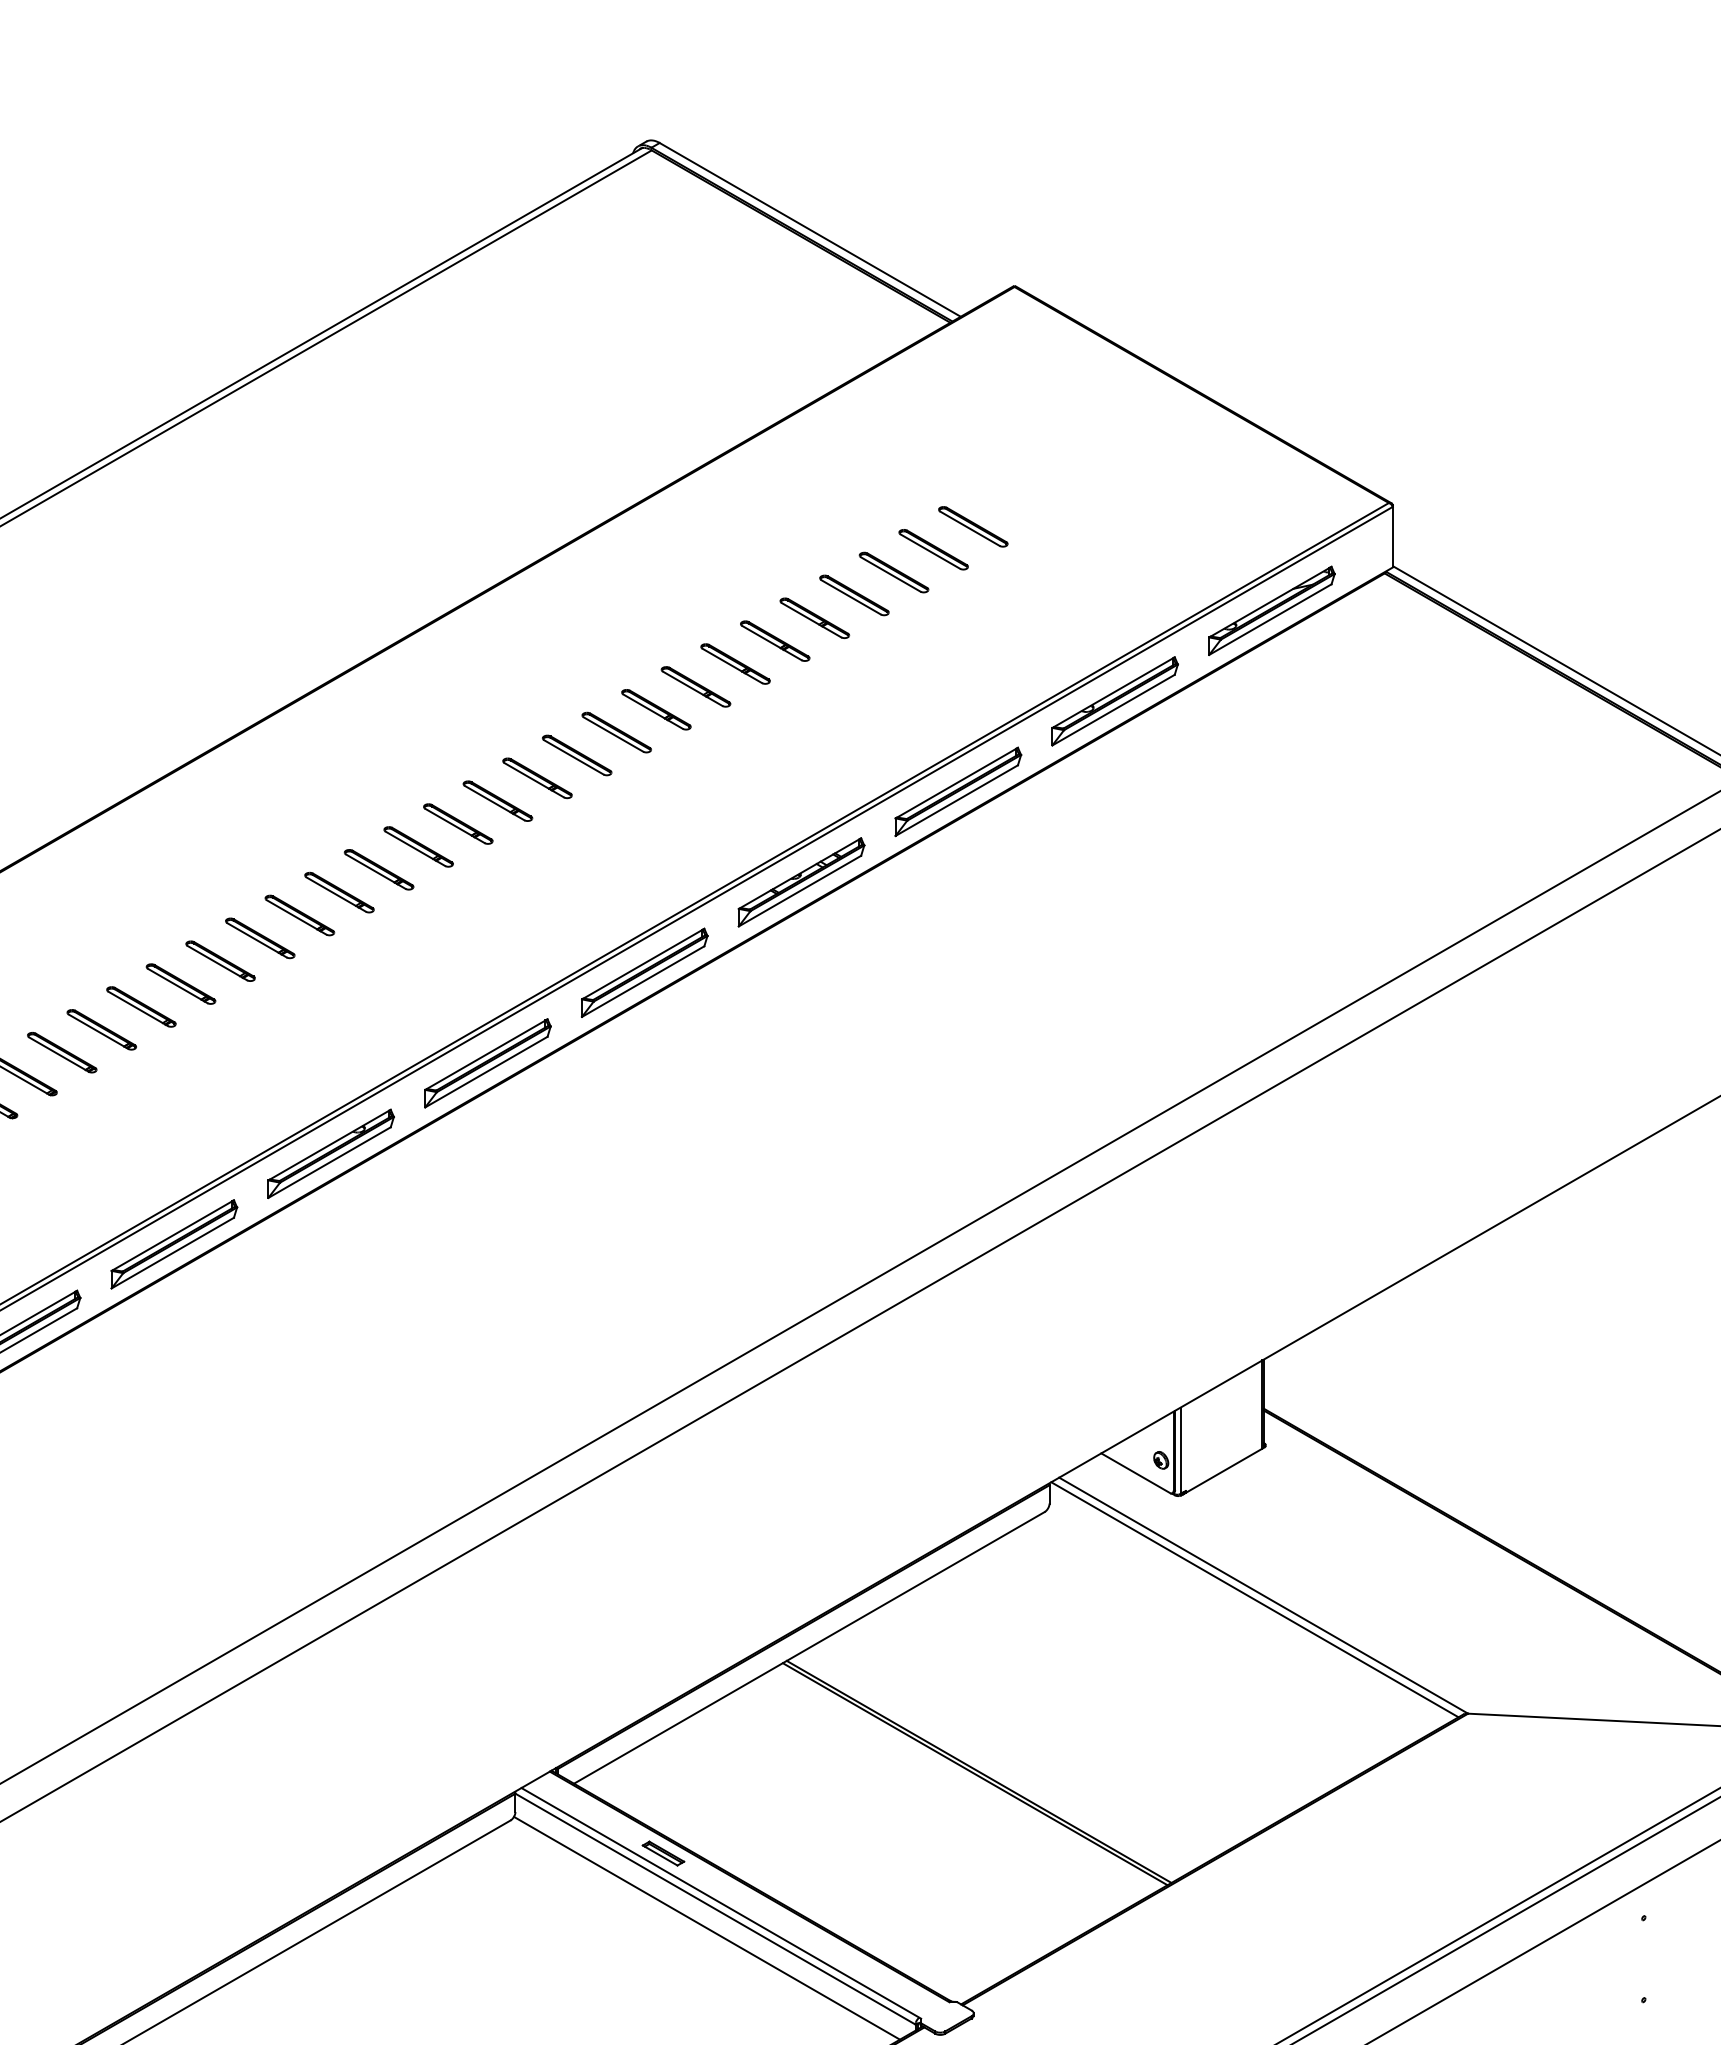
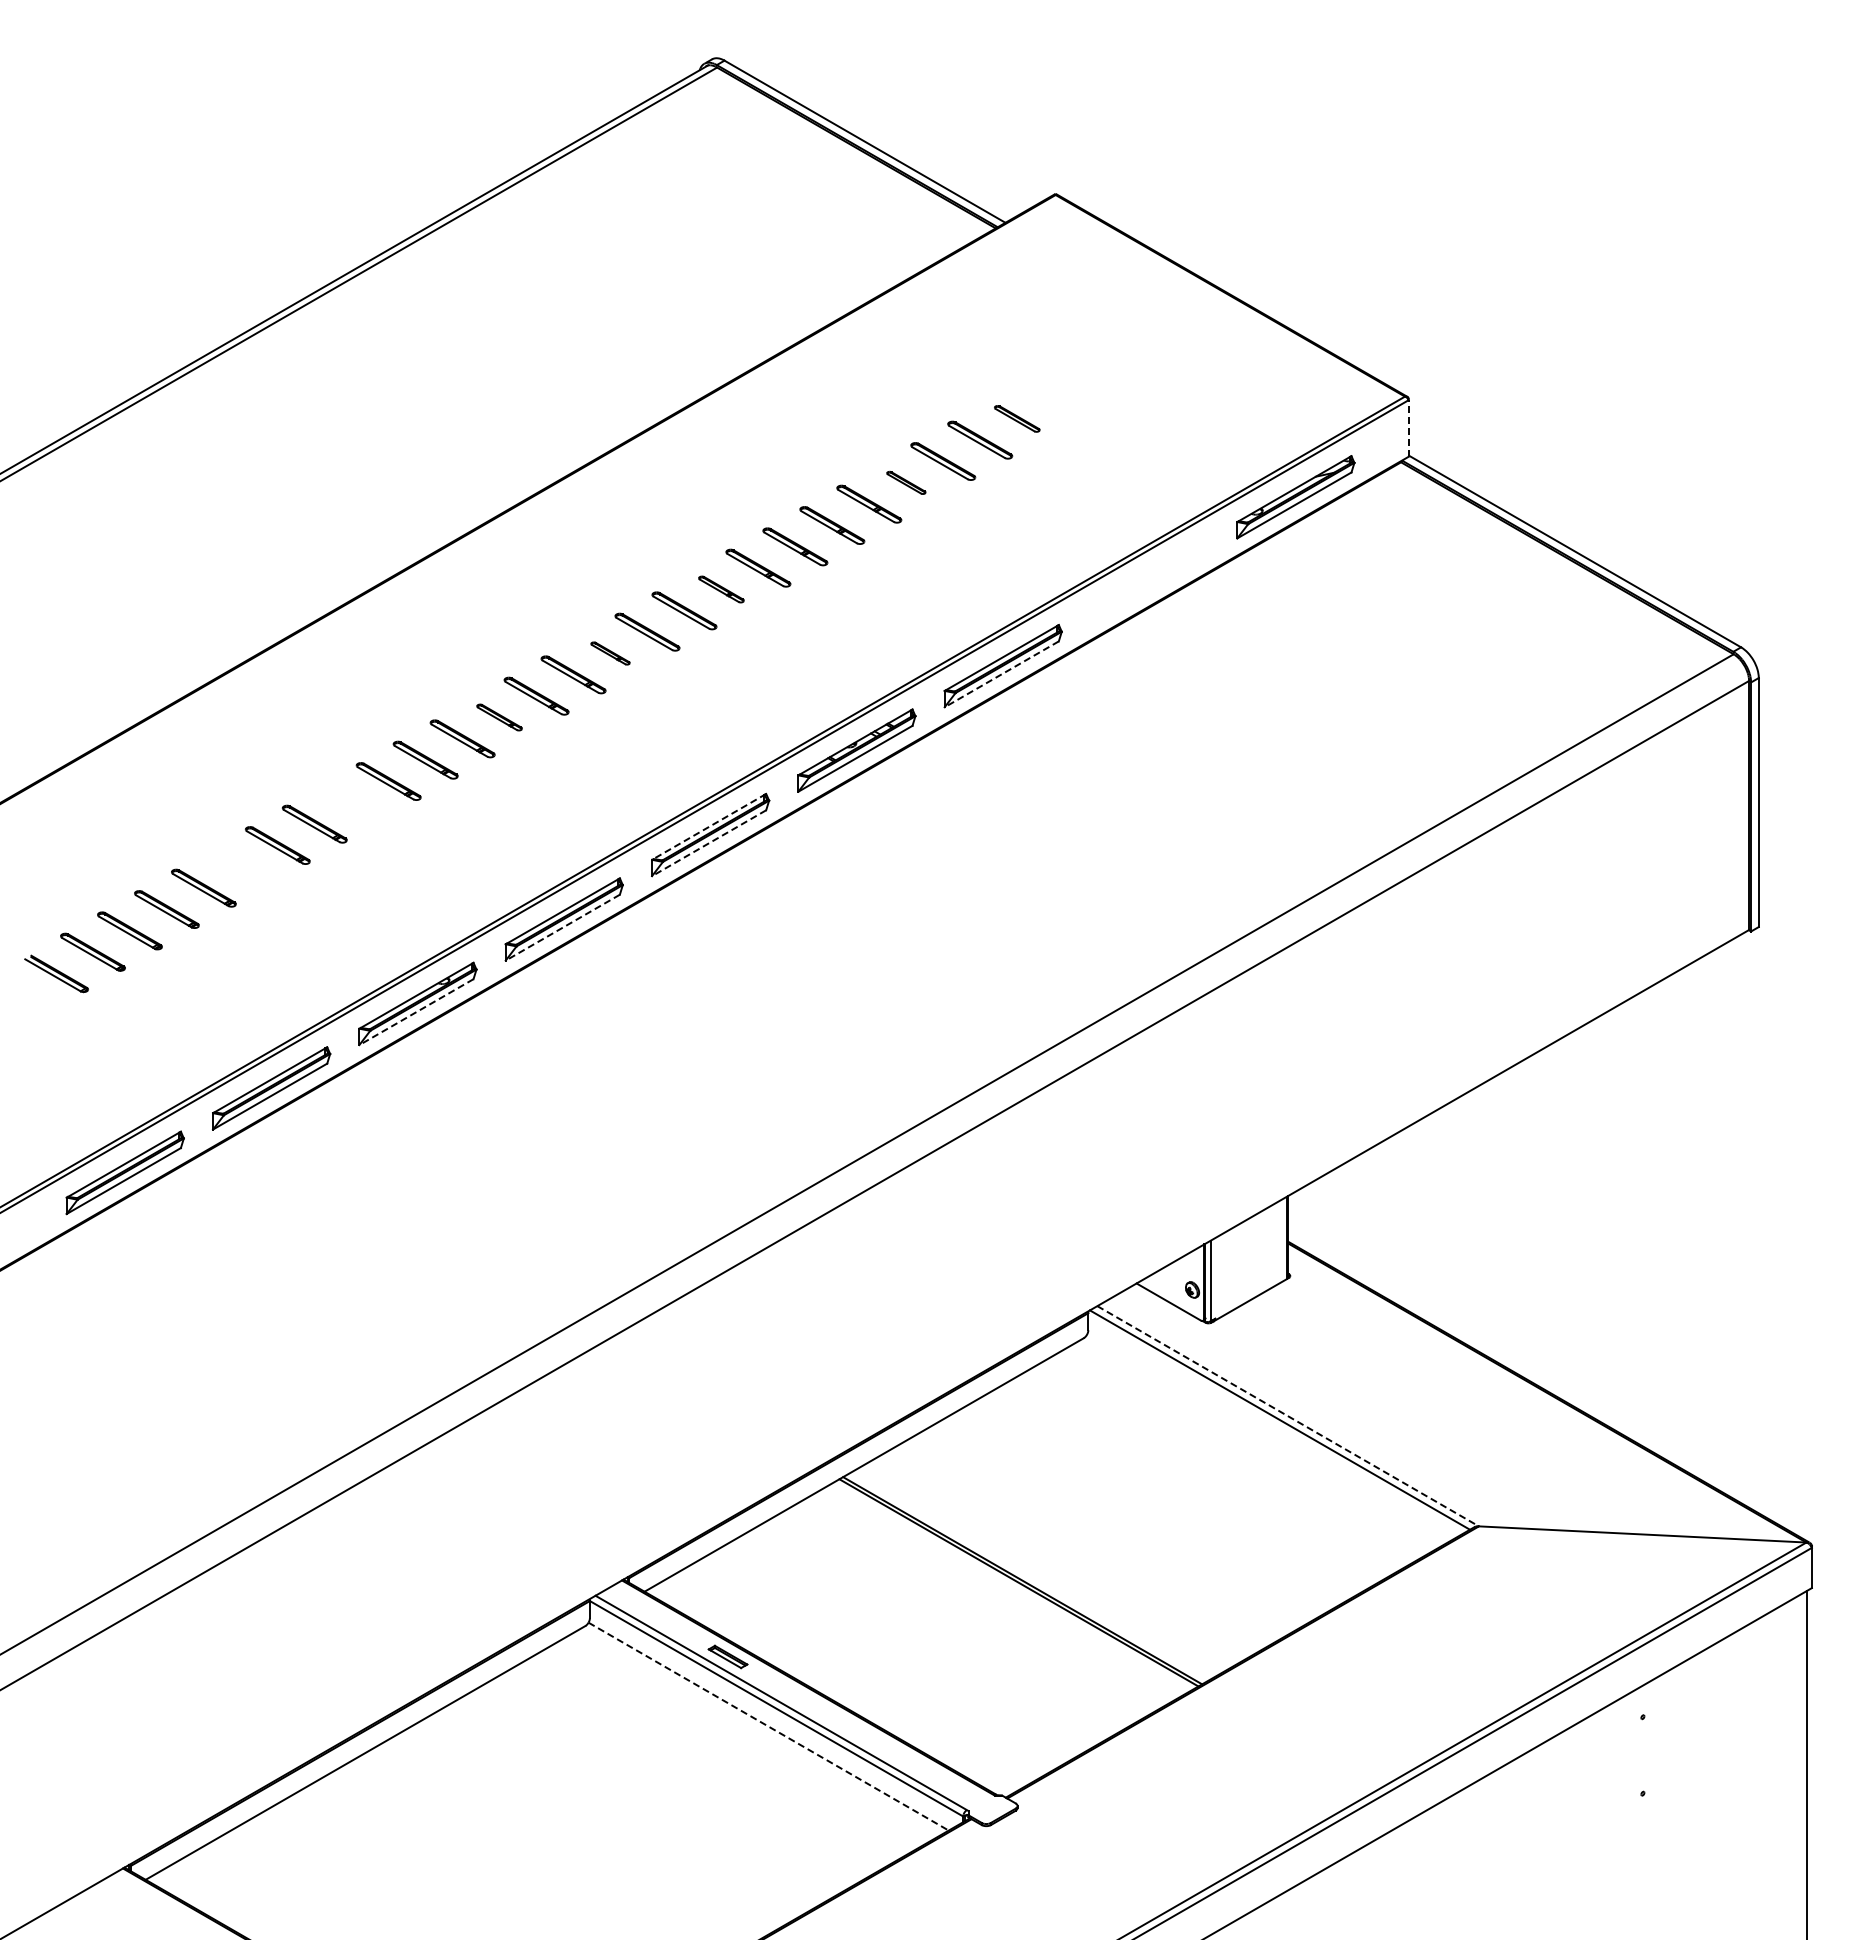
part: (973, 526) -> (1017, 418), size x0.7
line: (1392, 536) -> (1408, 427), solid -> dashed
part: (854, 595) -> (906, 482), size x0.6
part: (1115, 701) -> (1149, 581), removed
part: (656, 709) -> (721, 589), size x0.7
part: (537, 778) -> (610, 653), size x0.6
line: (956, 800) -> (1001, 674), solid -> dashed
part: (418, 846) -> (499, 717), size x0.7
part: (259, 937) -> (351, 802), removed
line: (643, 963) -> (709, 826), solid -> dashed
line: (643, 981) -> (709, 843), solid -> dashed
part: (141, 1006) -> (240, 866), removed
line: (486, 1071) -> (562, 927), solid -> dashed
line: (329, 1163) -> (416, 1012), solid -> dashed
line: (1264, 1595) -> (1288, 1416), solid -> dashed
line: (706, 1928) -> (768, 1726), solid -> dashed

